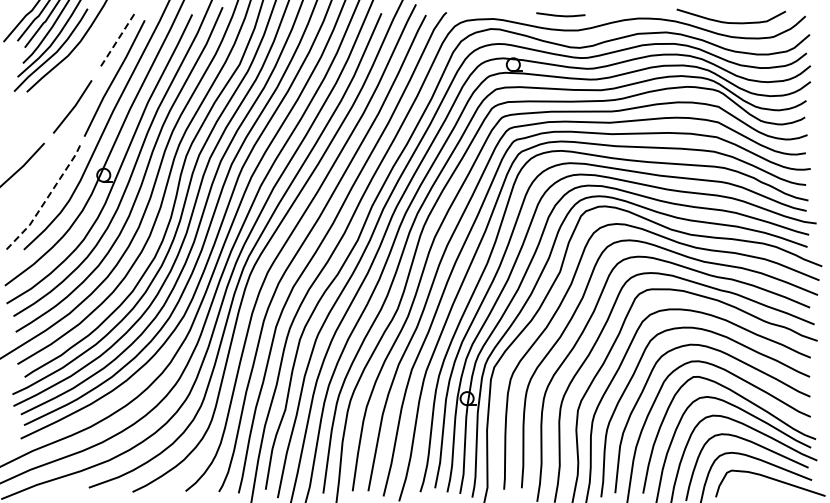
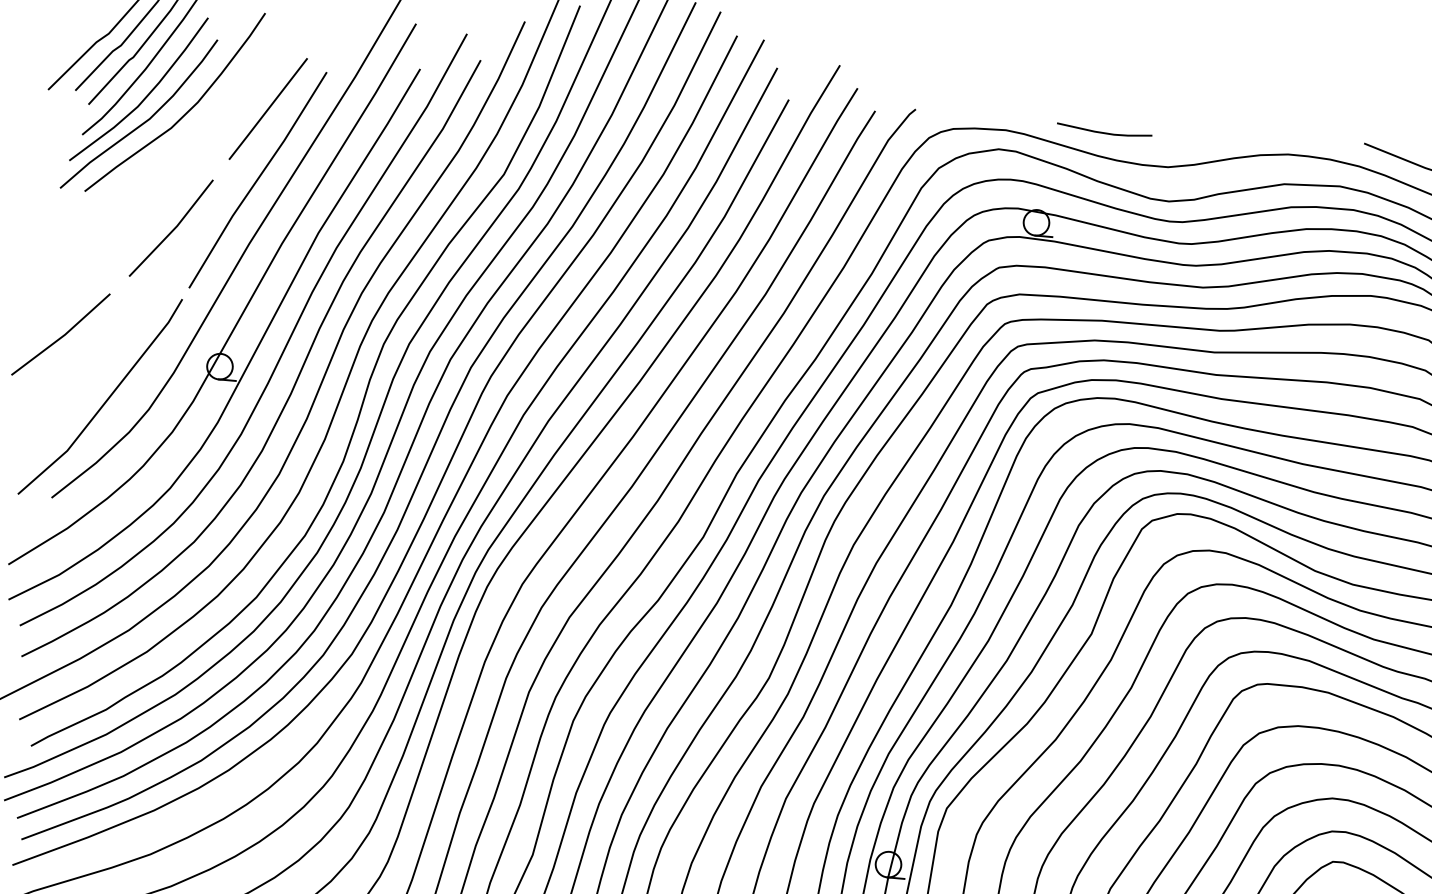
line: (560, 15) -> (1103, 132), moved
line: (116, 42) -> (267, 110), dashed -> solid
line: (47, 198) -> (106, 402), dashed -> solid

